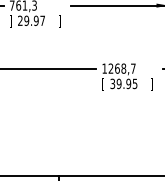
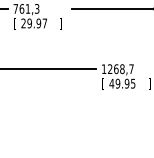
text: (10, 21) -> (14, 24), ] -> [
text: (112, 83) -> (111, 83), 39.95 -> 49.95

